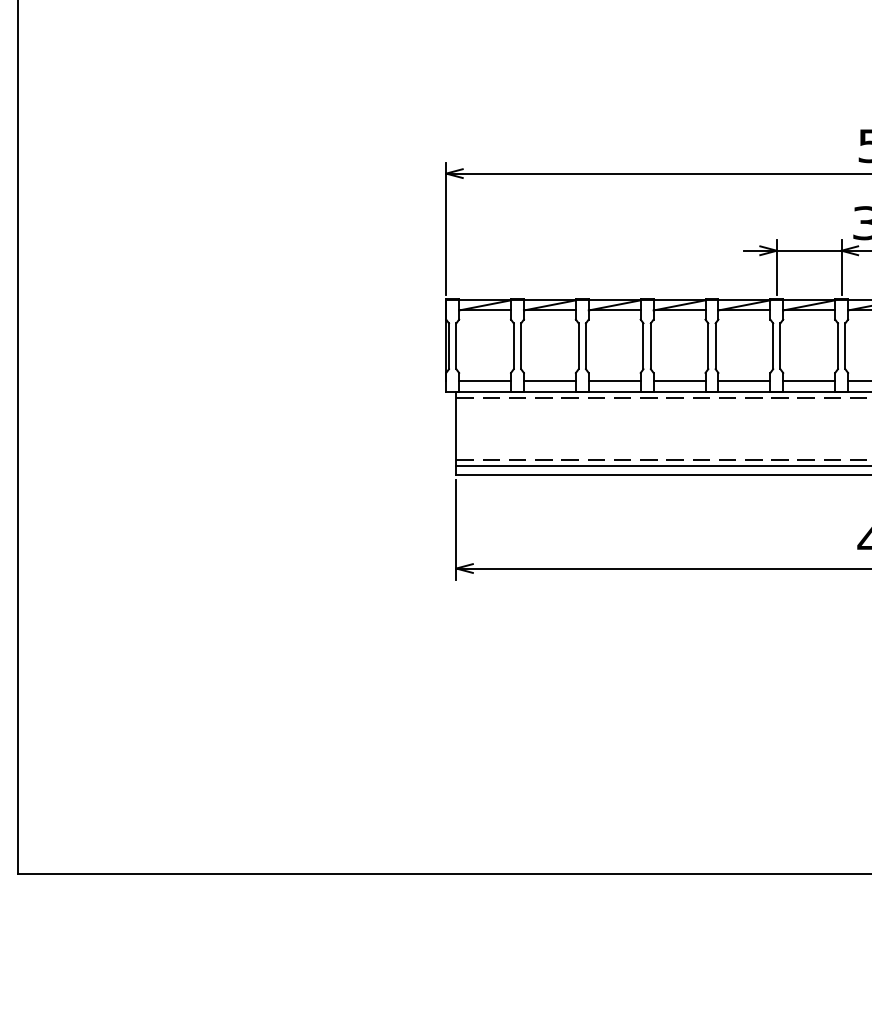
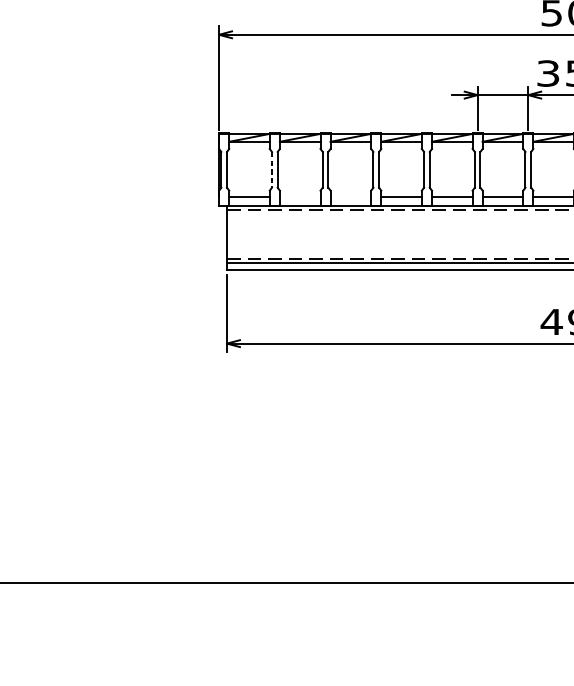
line: (513, 346) -> (271, 169), solid -> dashed
line: (549, 381) -> (299, 197), removed
line: (614, 381) -> (350, 197), removed

